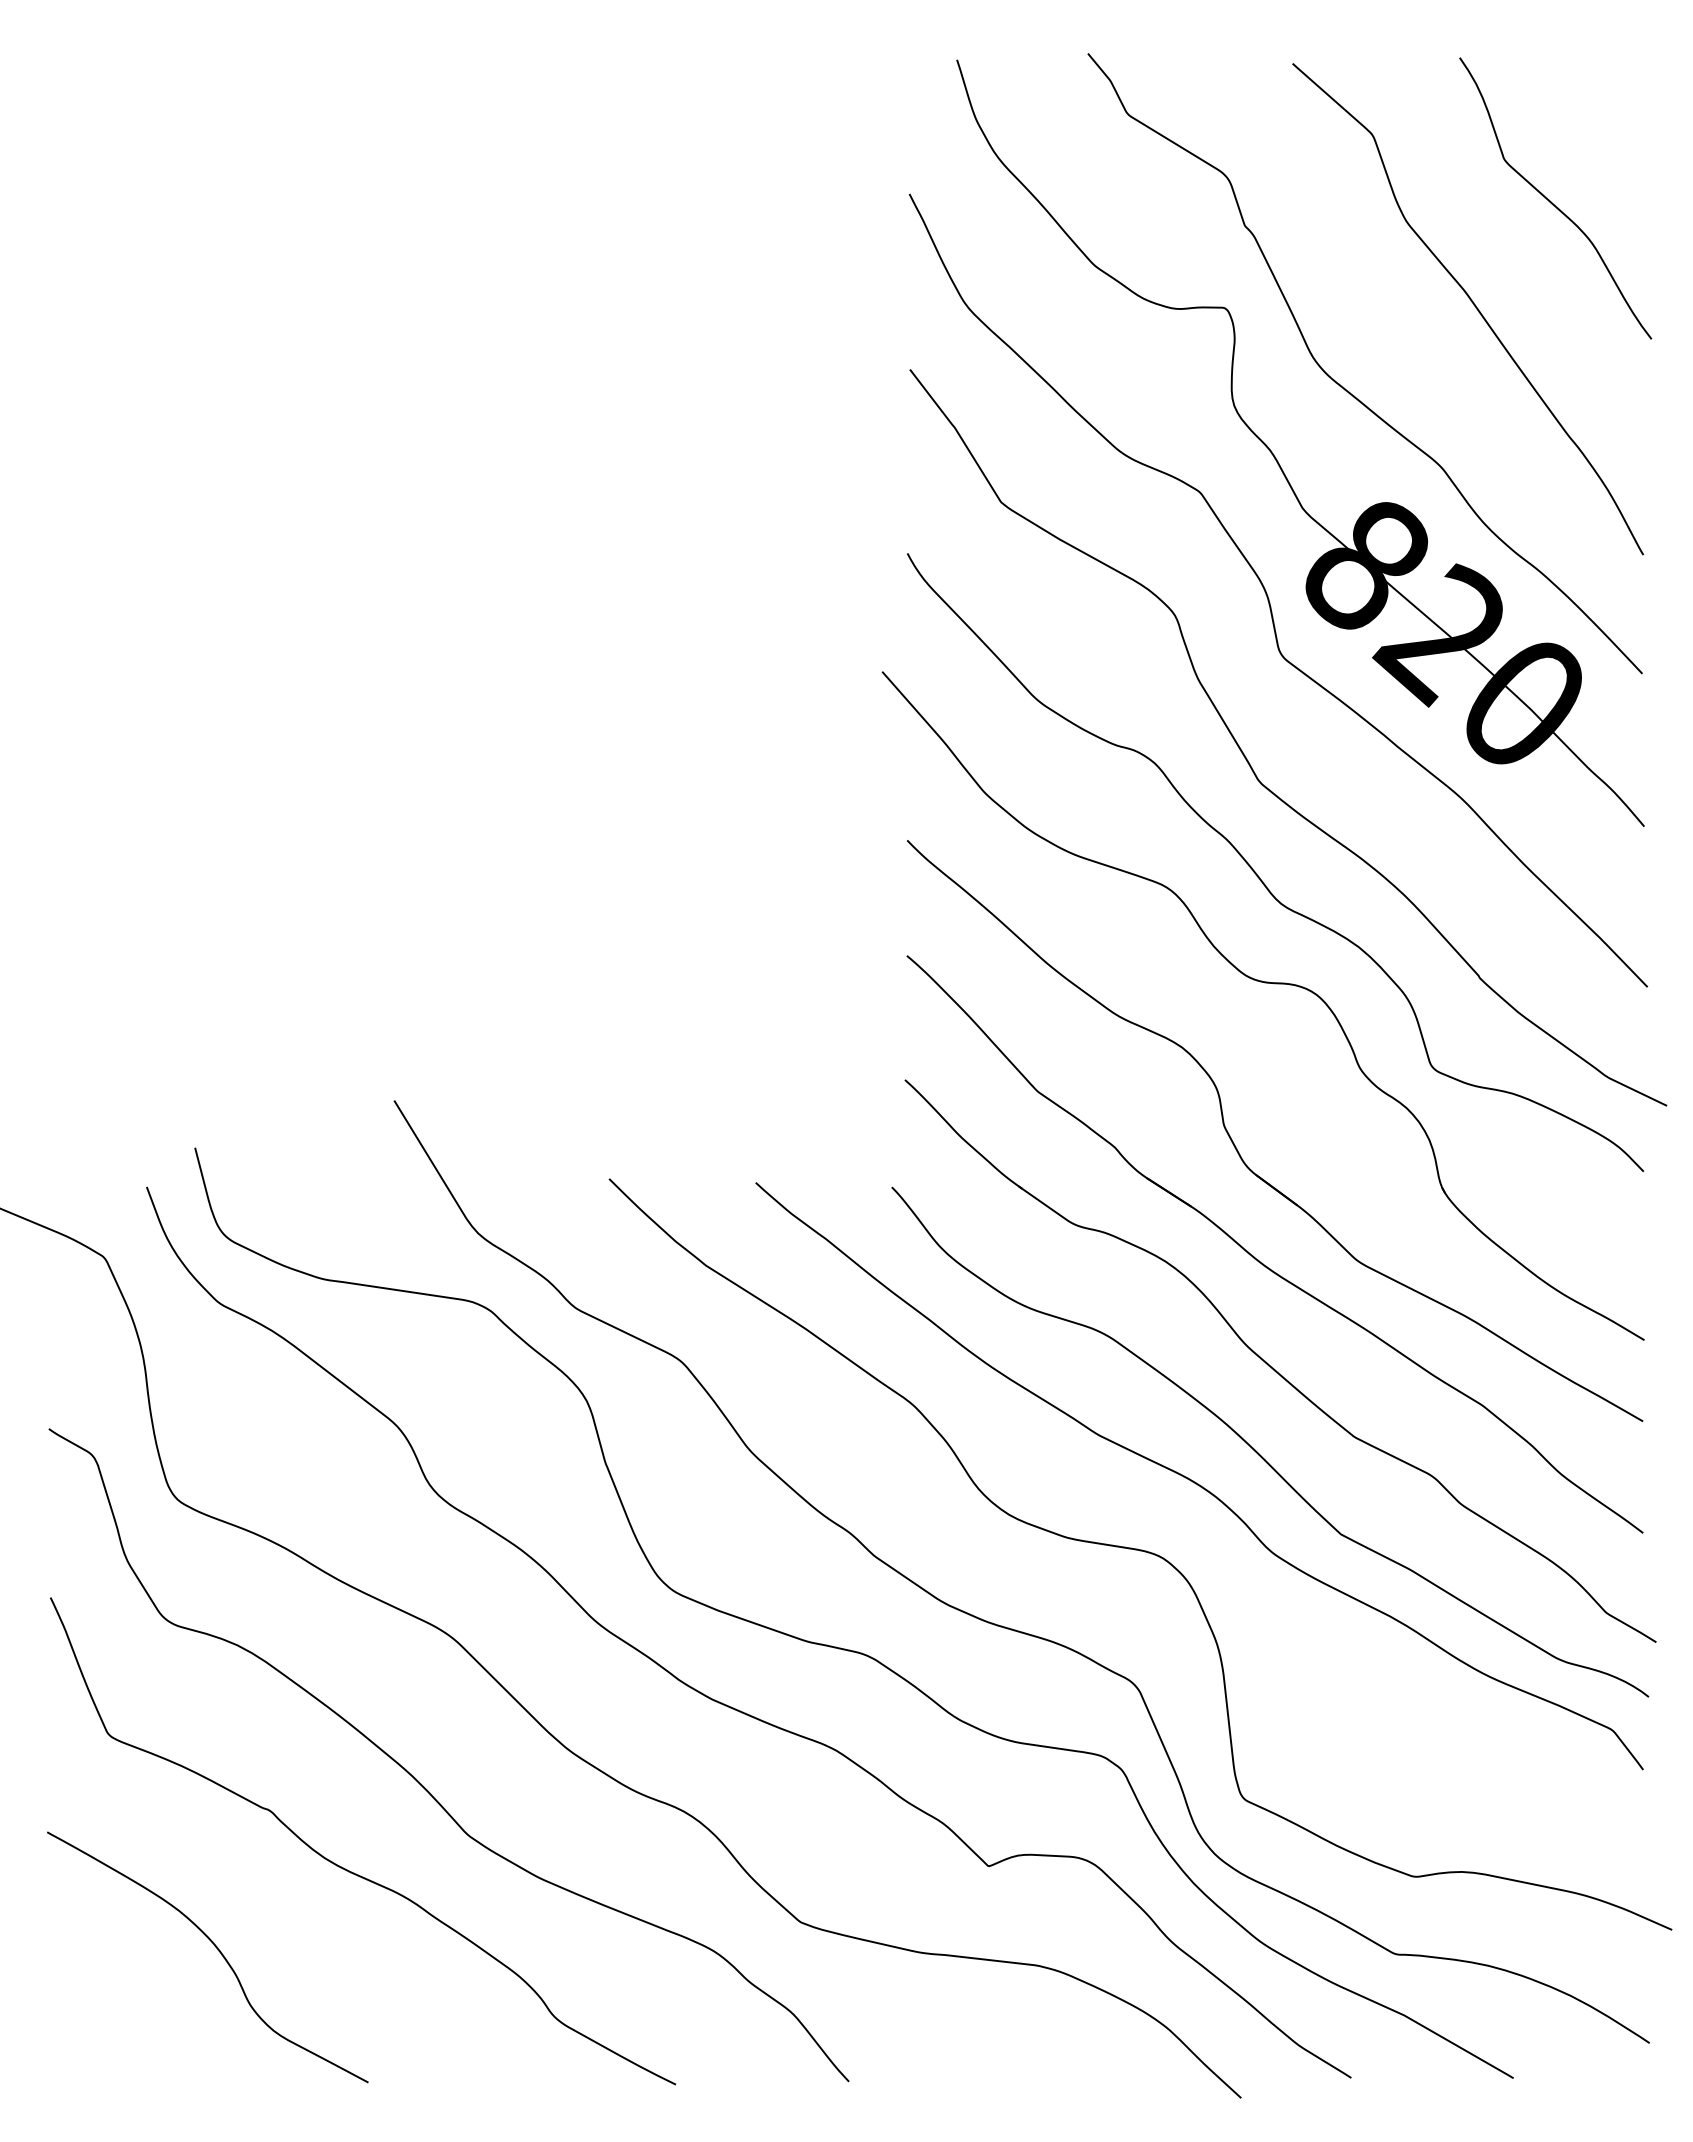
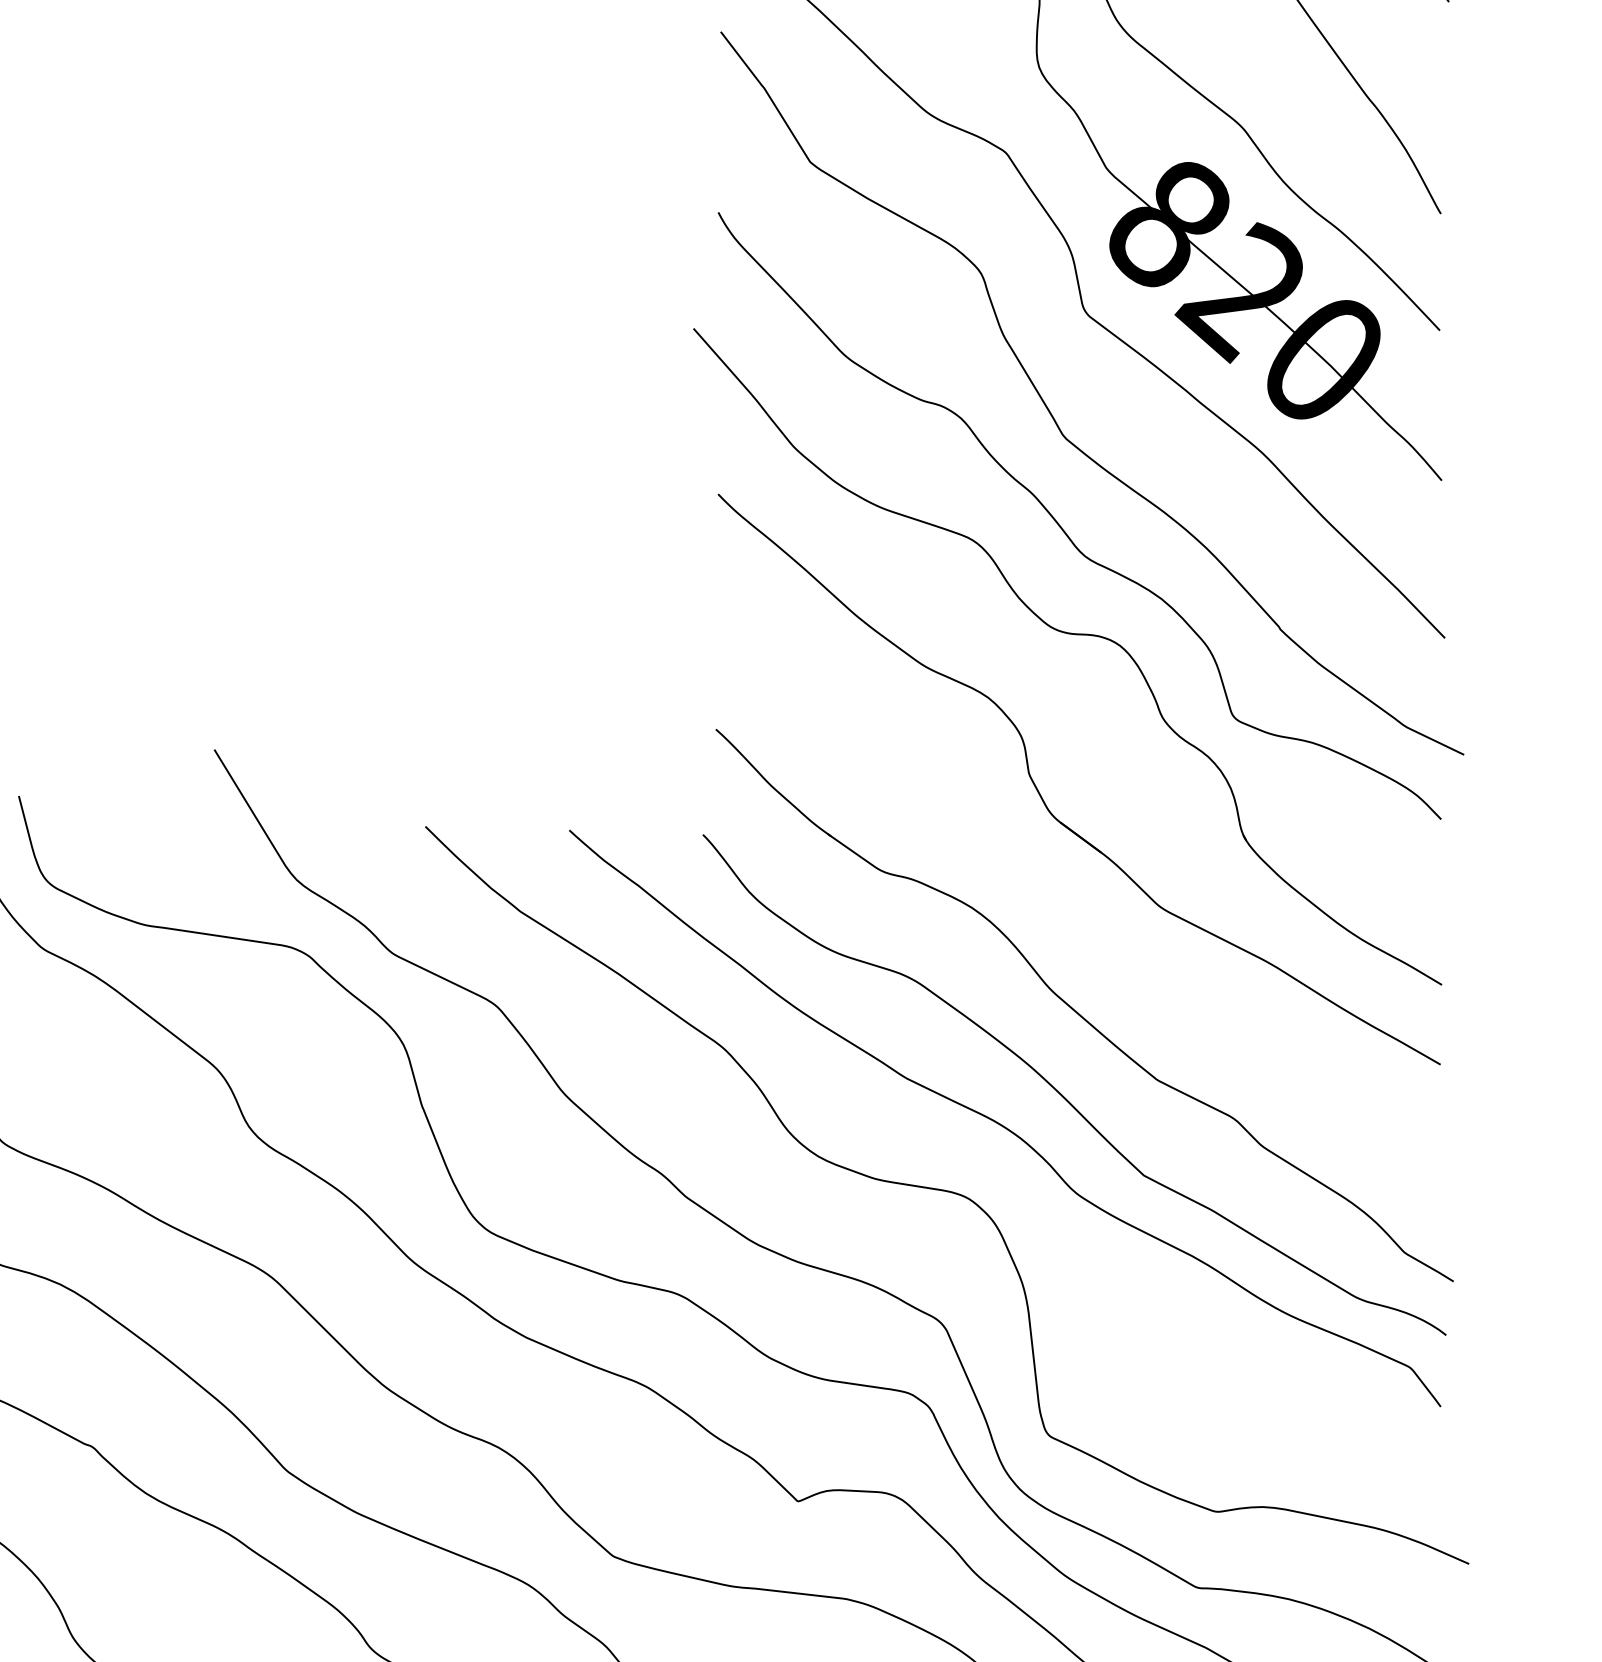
part: (1262, 1262) -> (1066, 908), removed

